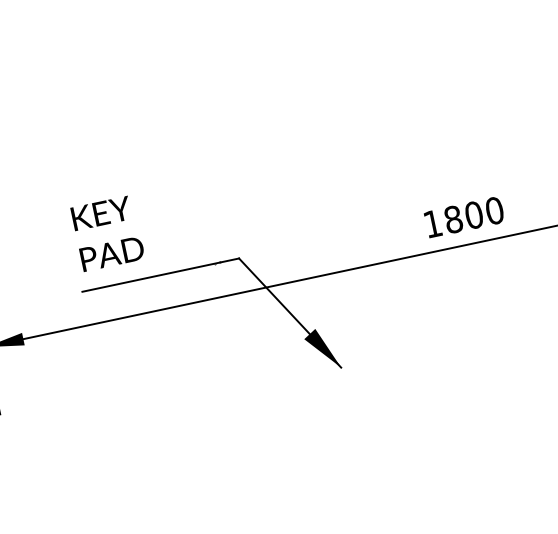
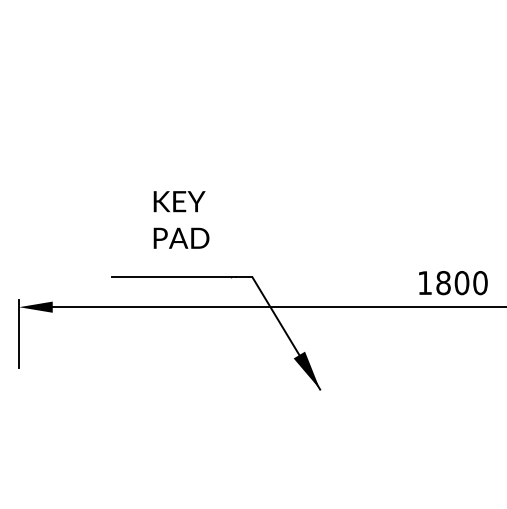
text: (107, 232) -> (181, 219), moved

